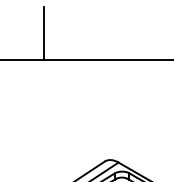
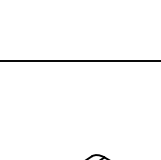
line: (43, 33) -> (34, 36), removed

